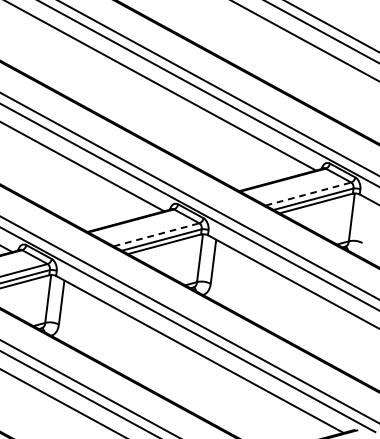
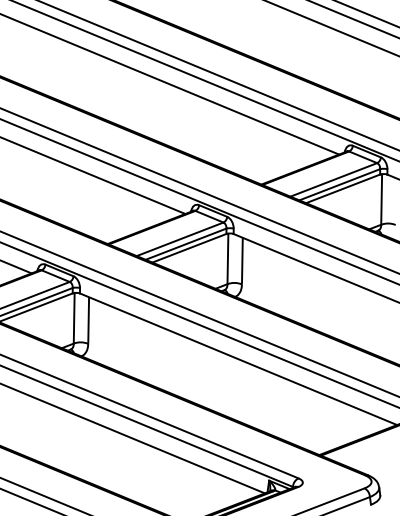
line: (309, 193) -> (334, 179), dashed -> solid
line: (156, 235) -> (180, 239), dashed -> solid

